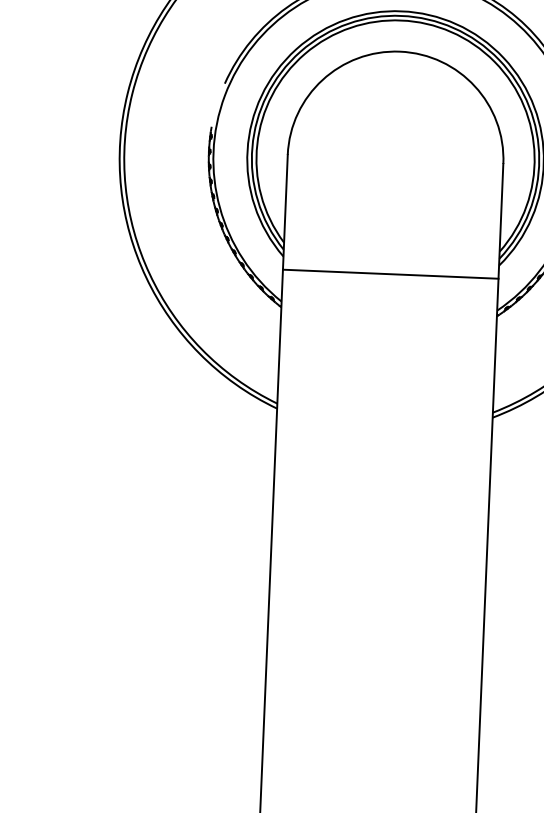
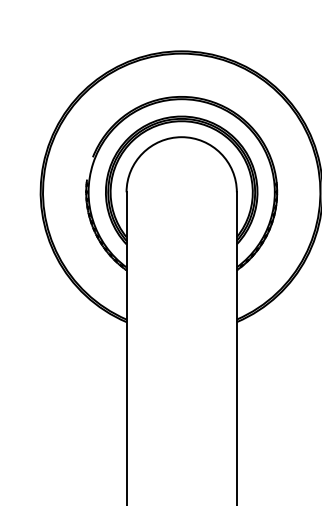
line: (390, 275) -> (181, 251), removed

